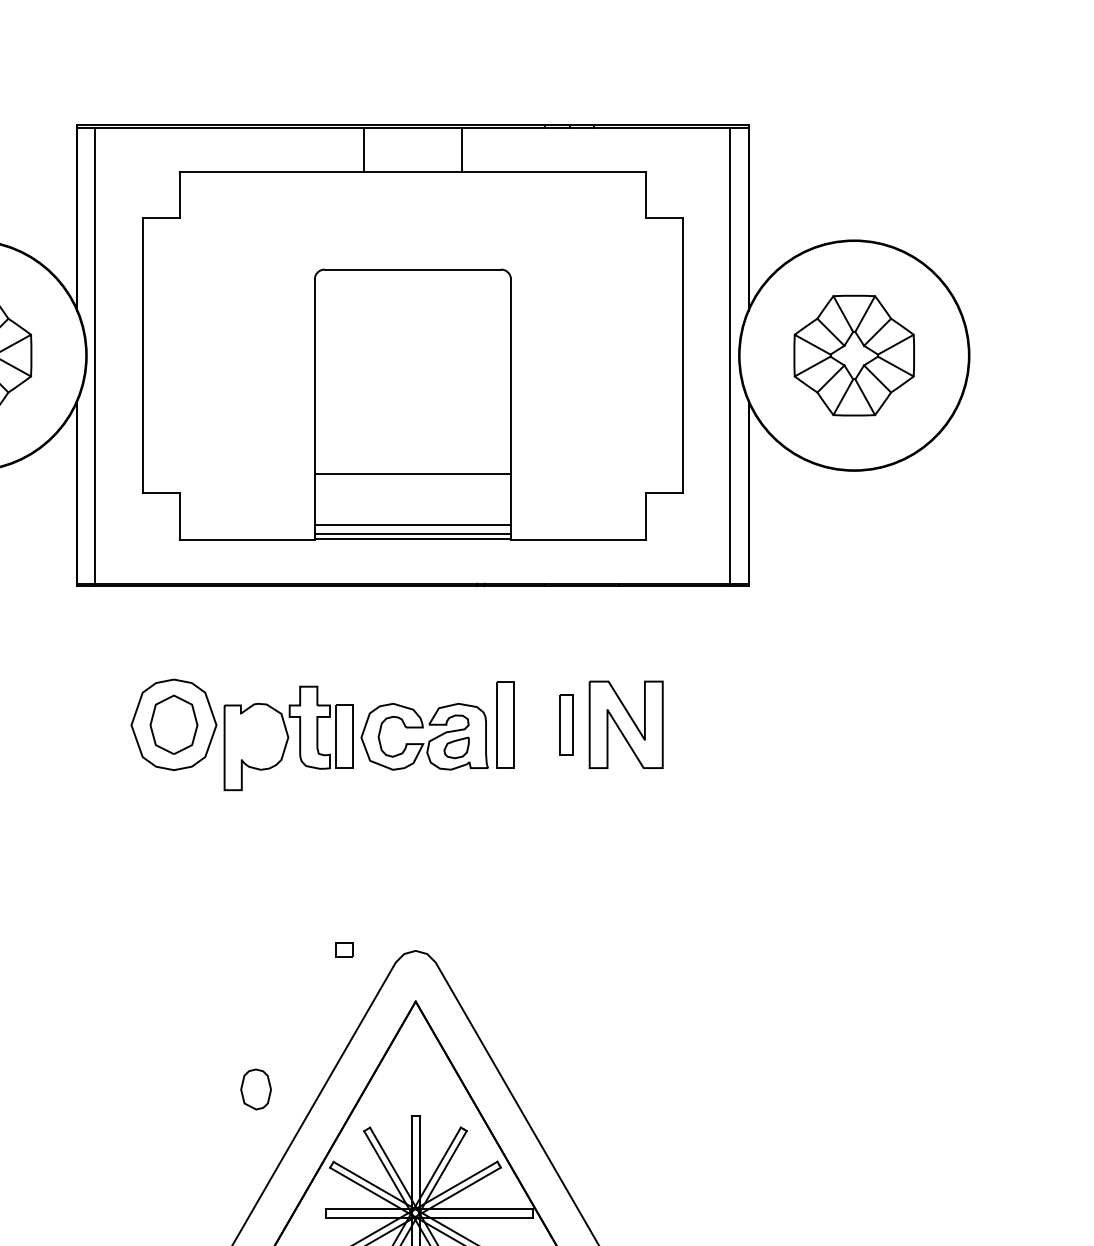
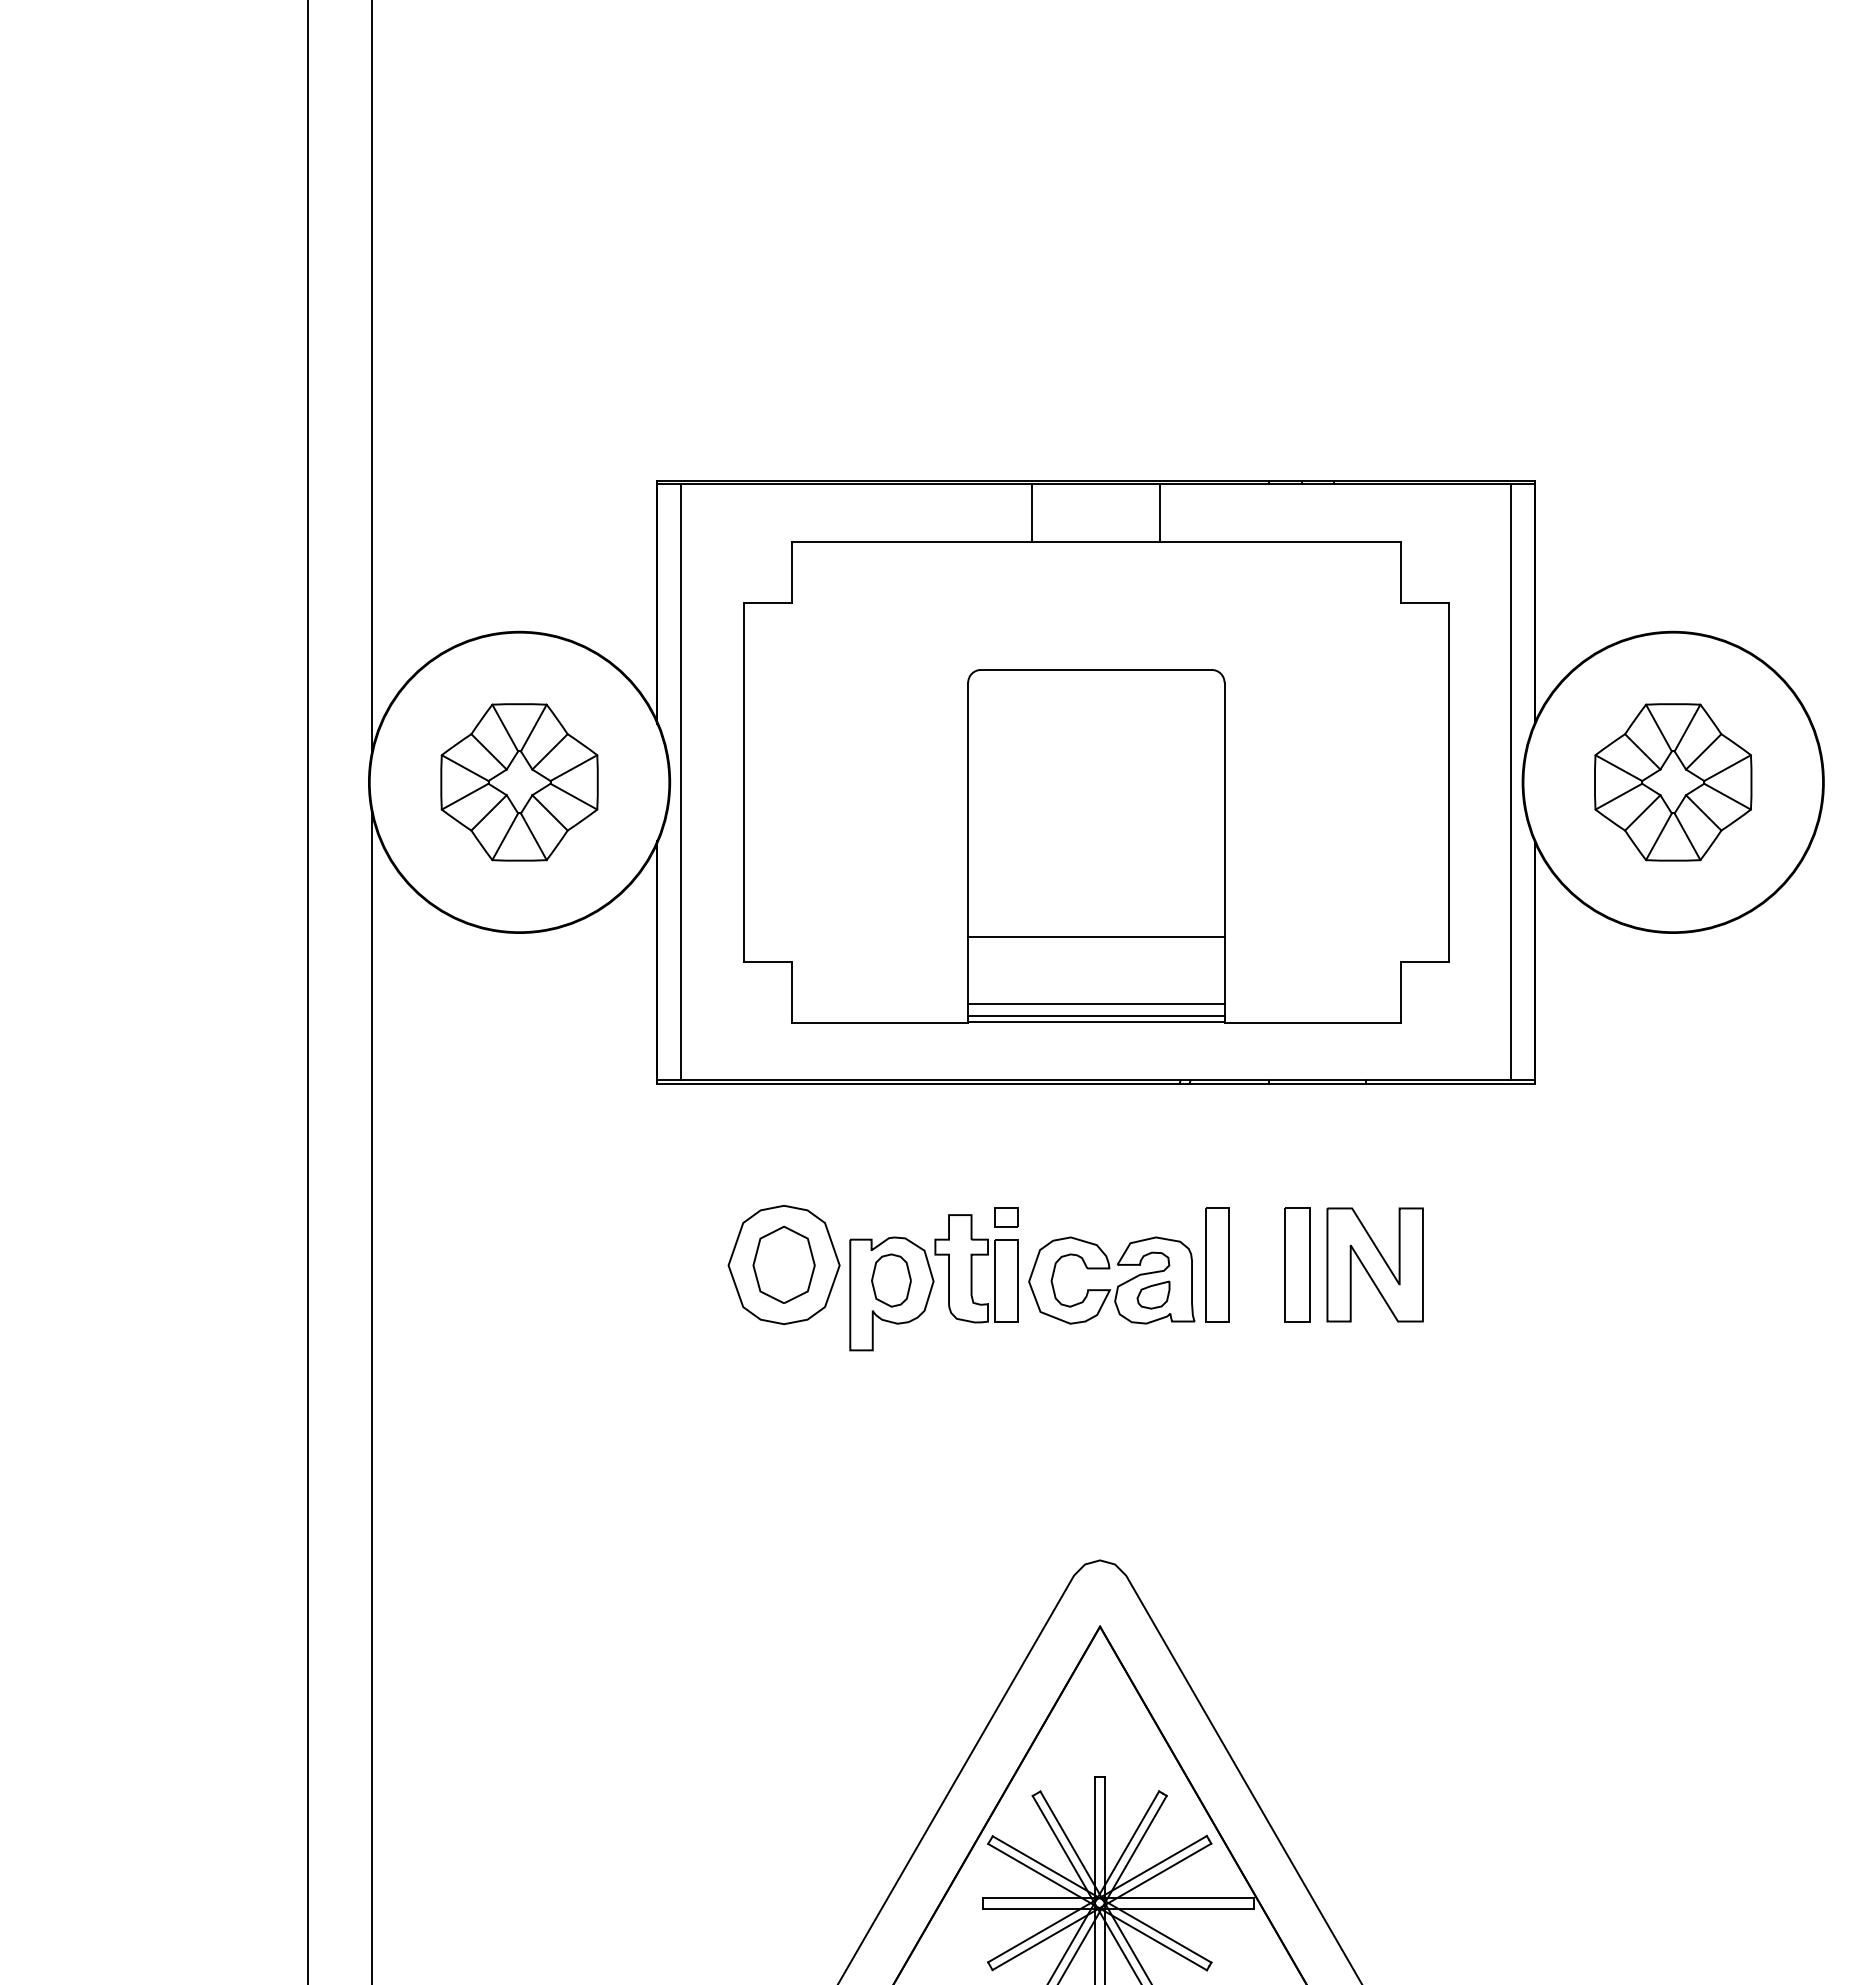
part: (566, 724) -> (1297, 1264), size x1.43
part: (344, 950) -> (1006, 1217), moved
part: (256, 1089) -> (891, 1280), moved

